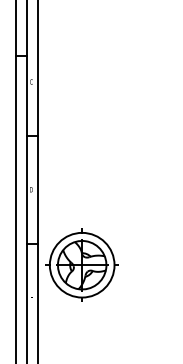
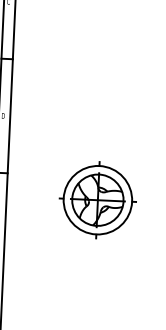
part: (81, 264) -> (97, 199), moved

